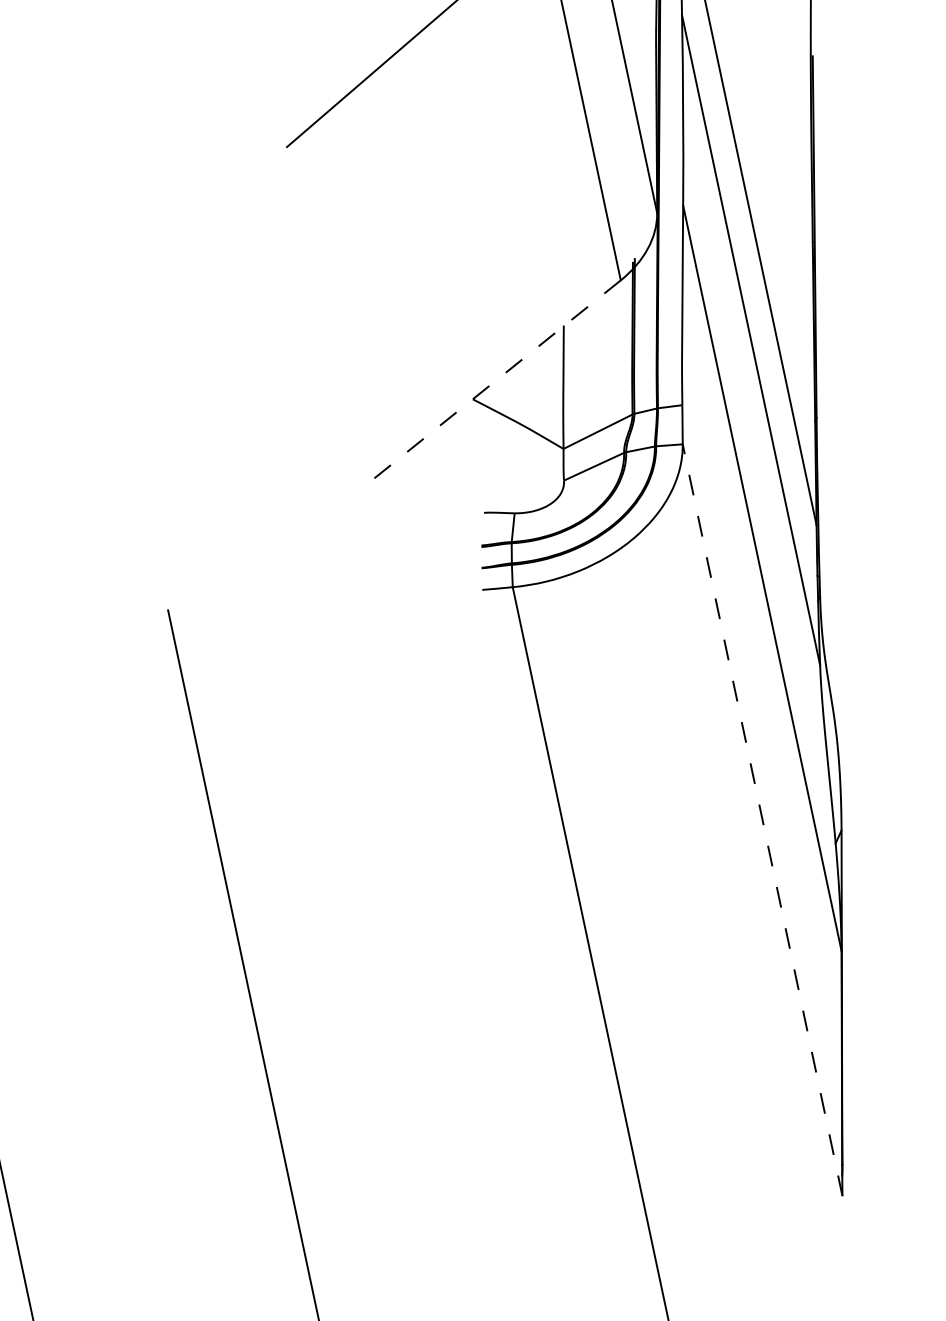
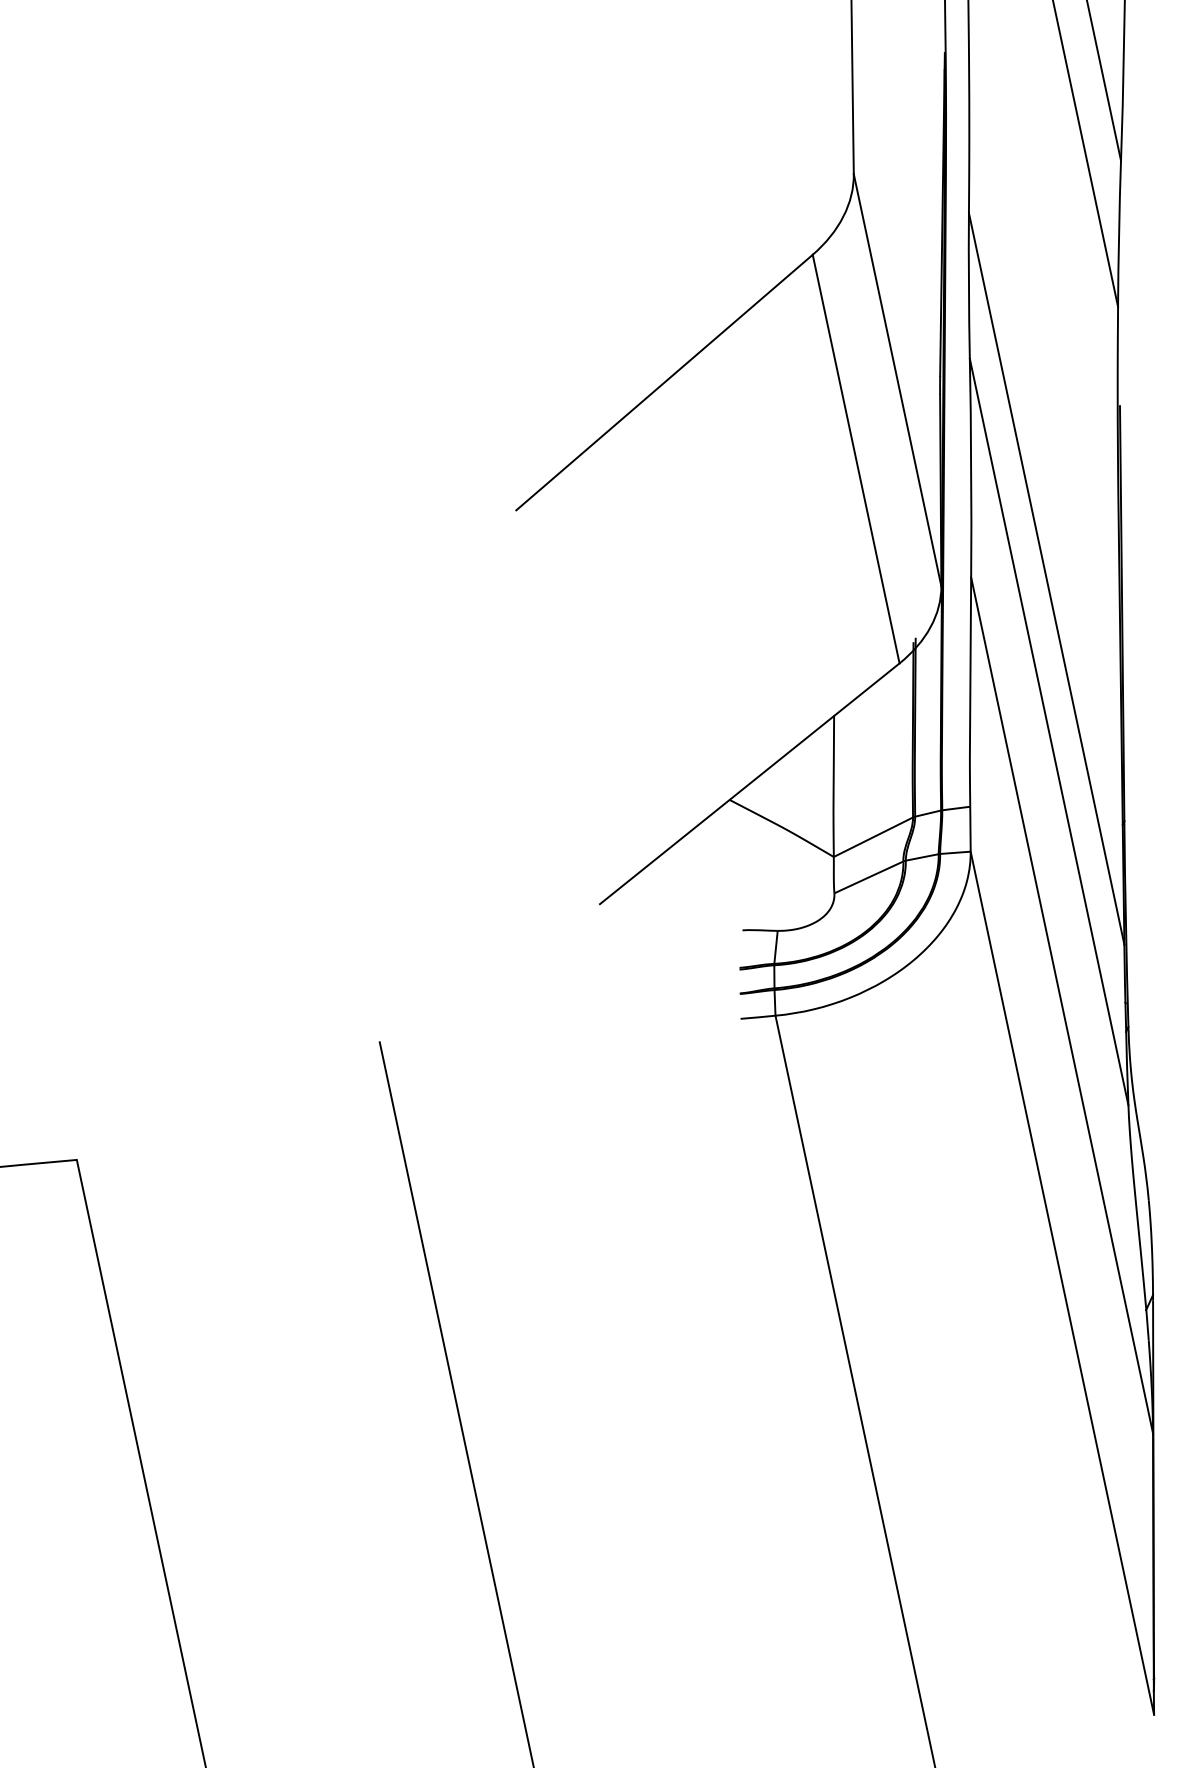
line: (490, 385) -> (749, 784), dashed -> solid
line: (762, 819) -> (1062, 1282), dashed -> solid

